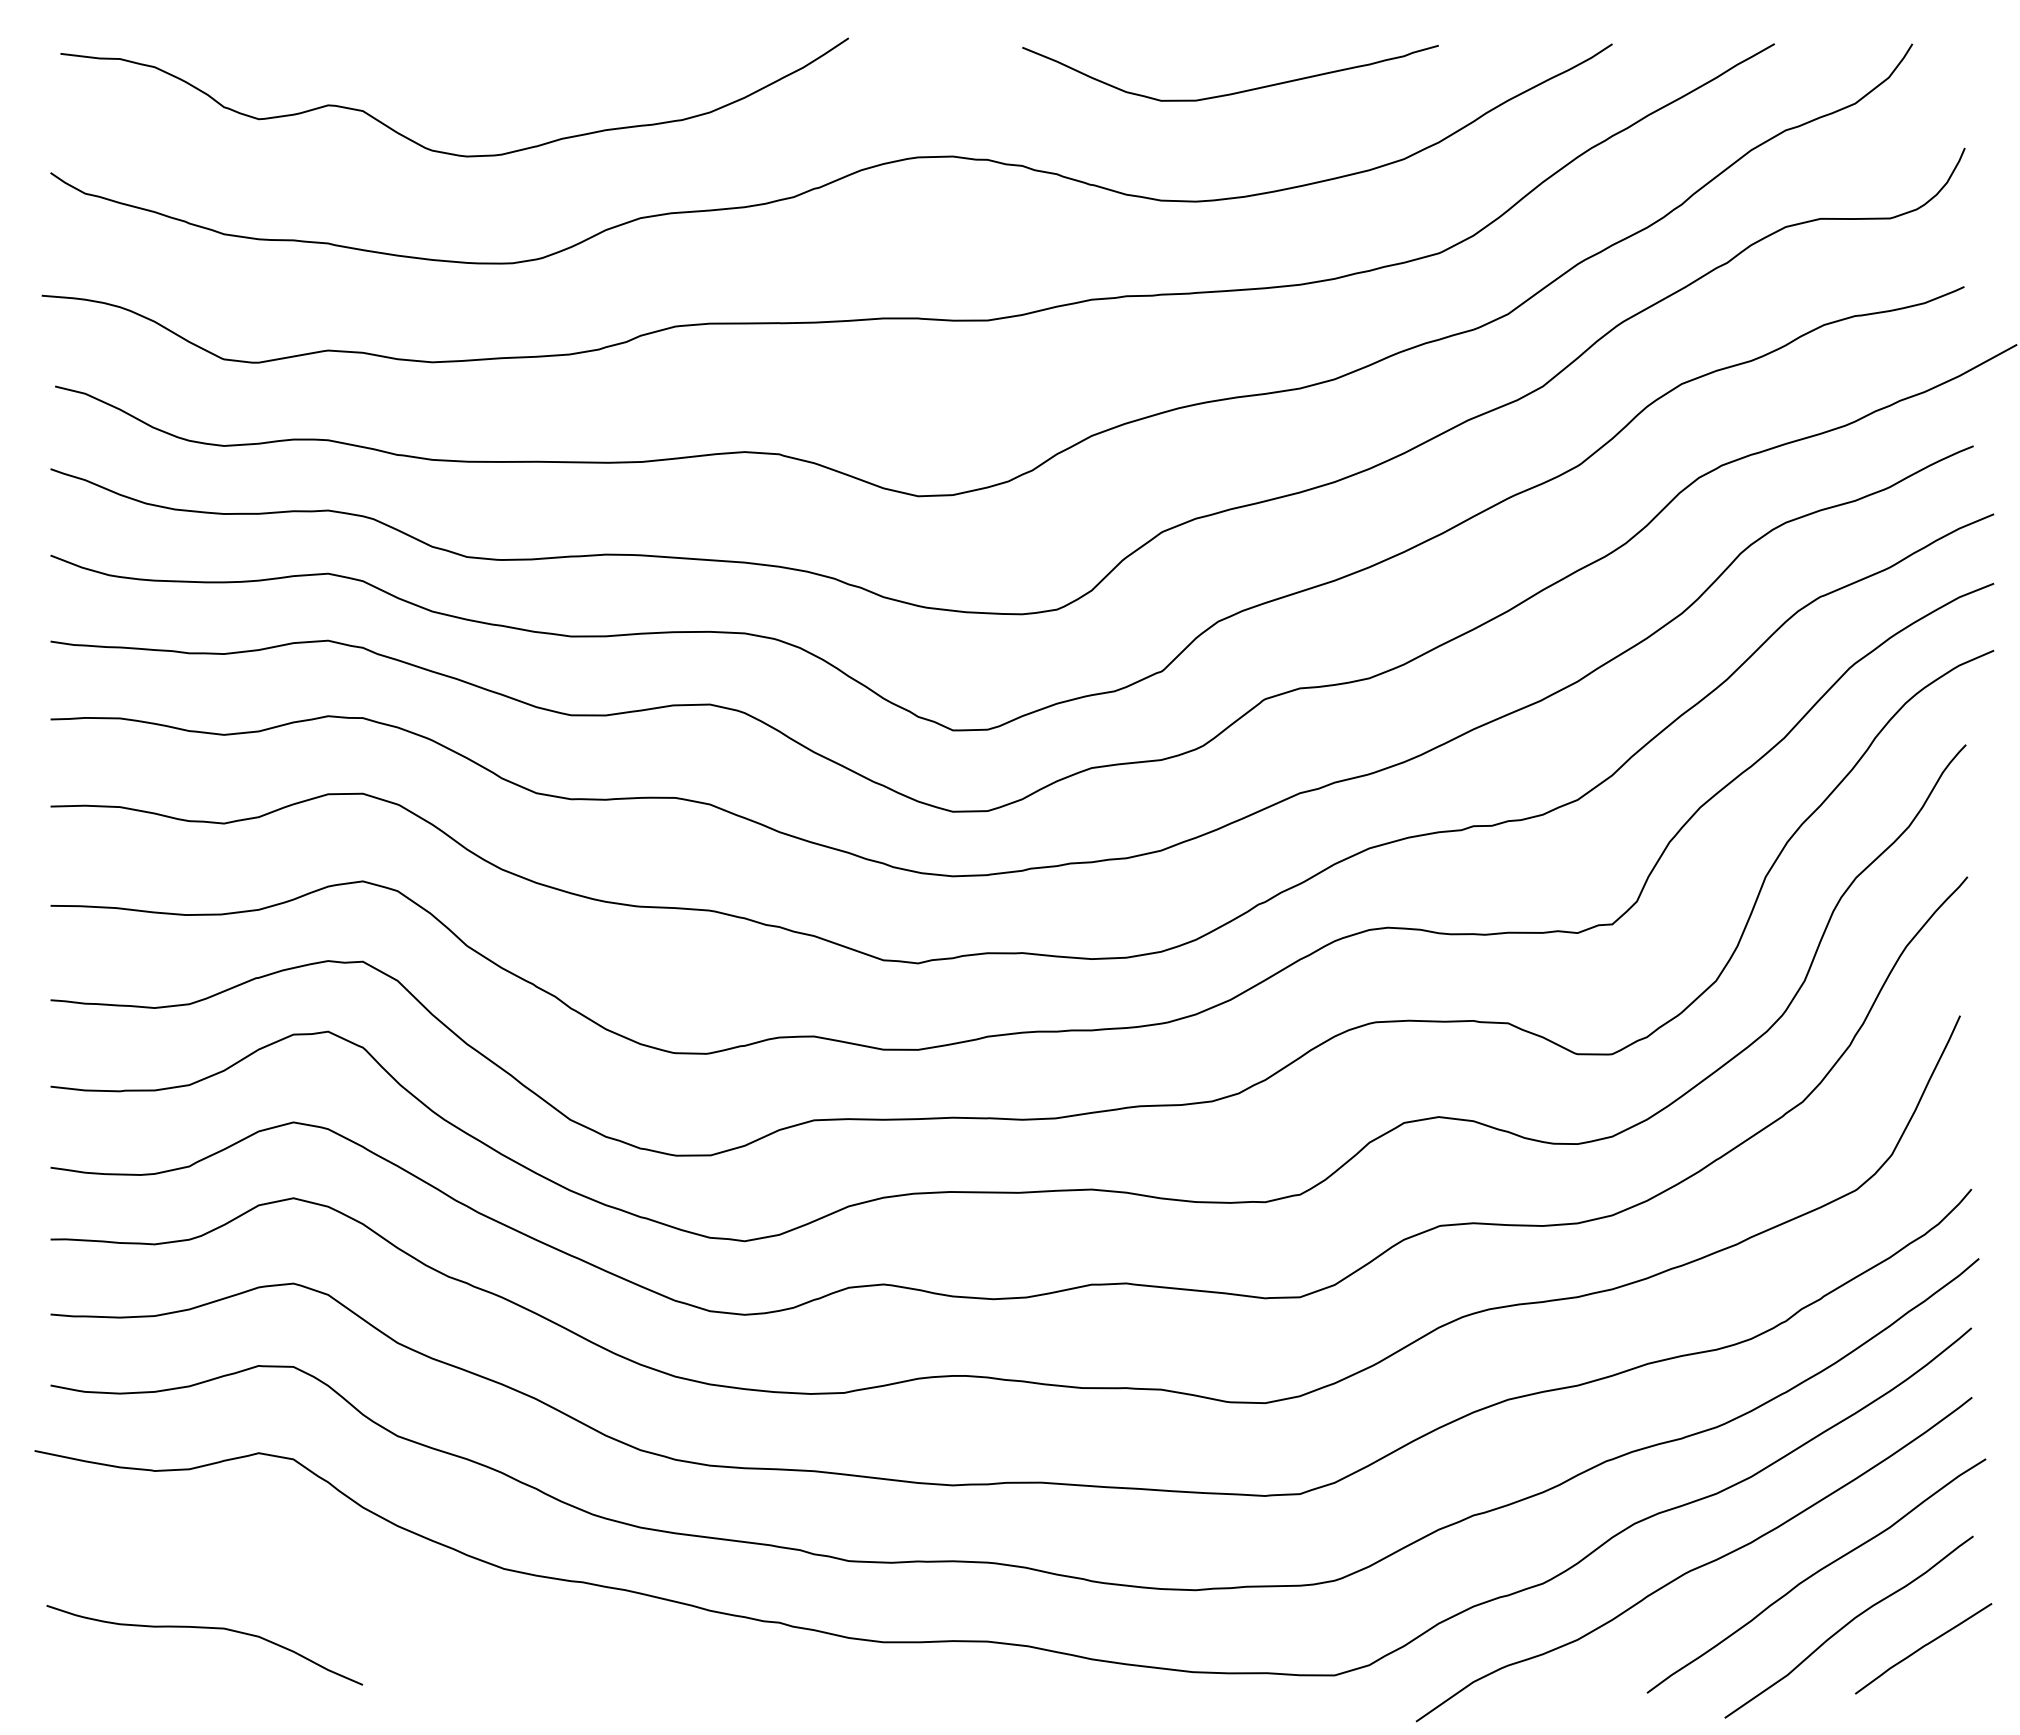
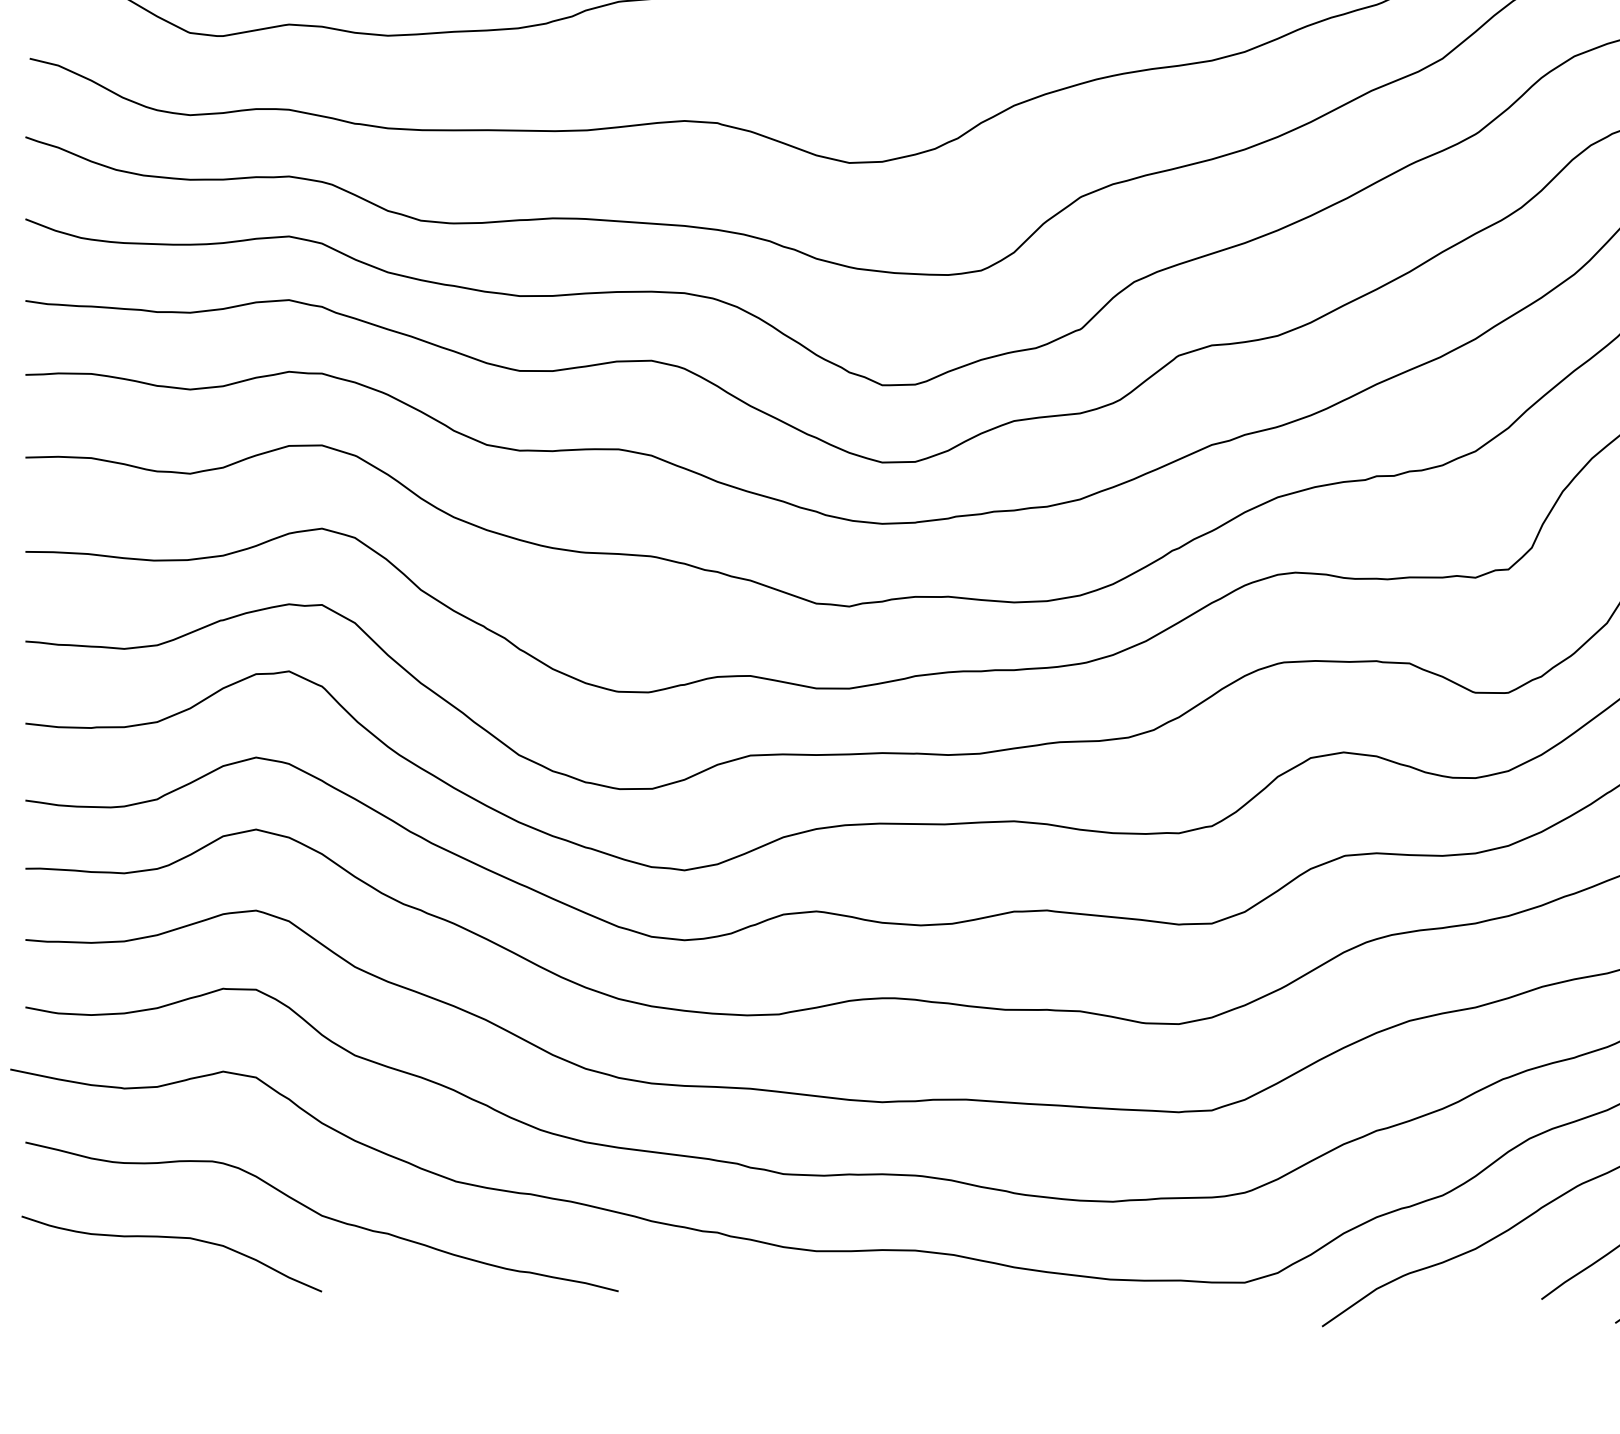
curve: (362, 1605) -> (321, 1216), added

